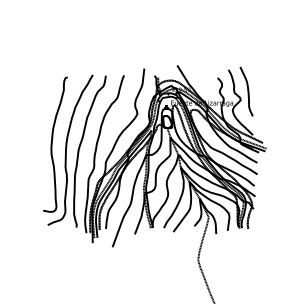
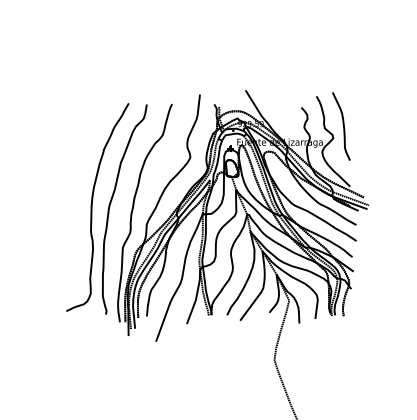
curve: (52, 144) -> (72, 199), removed

